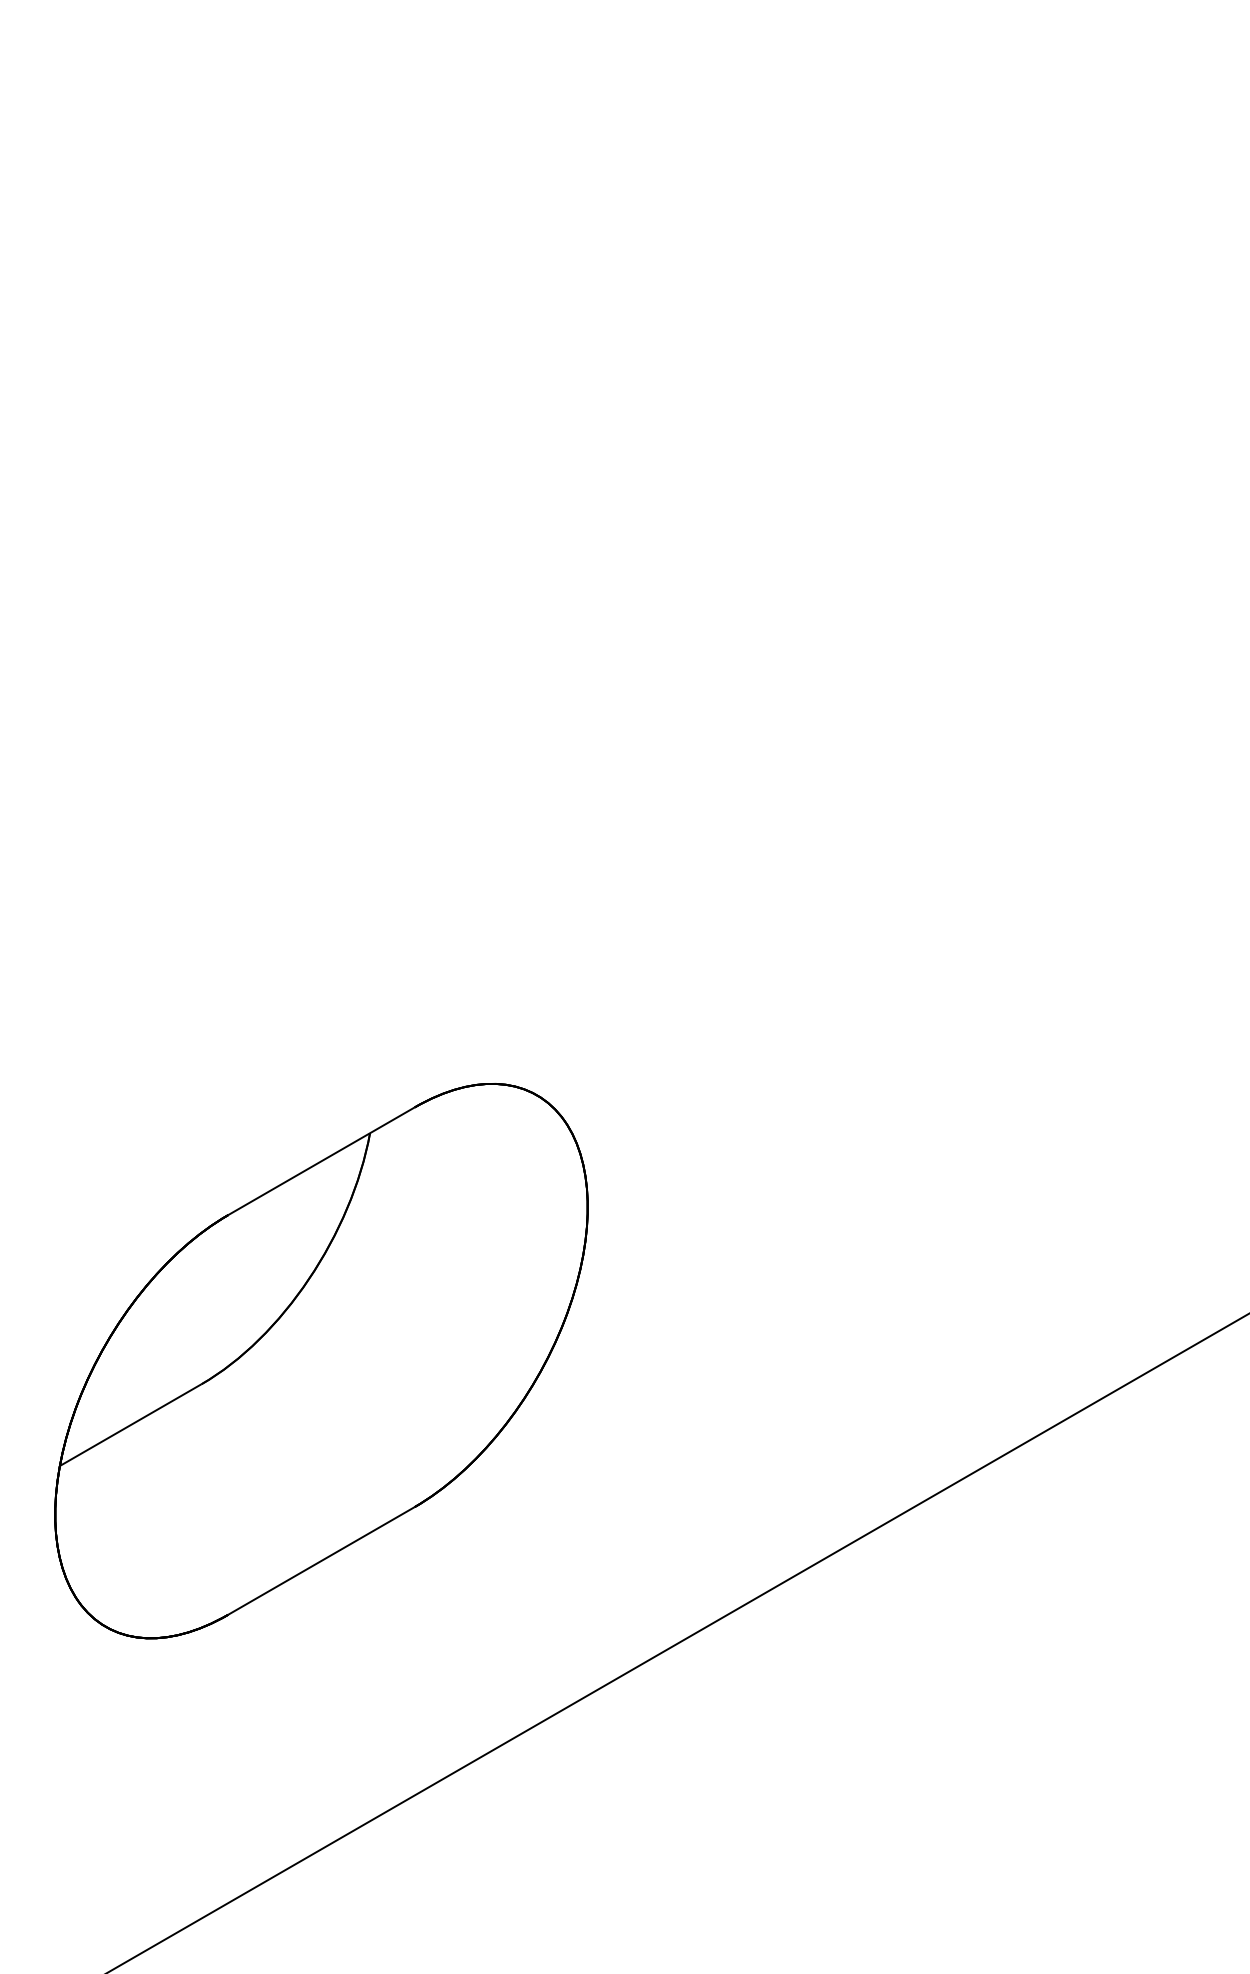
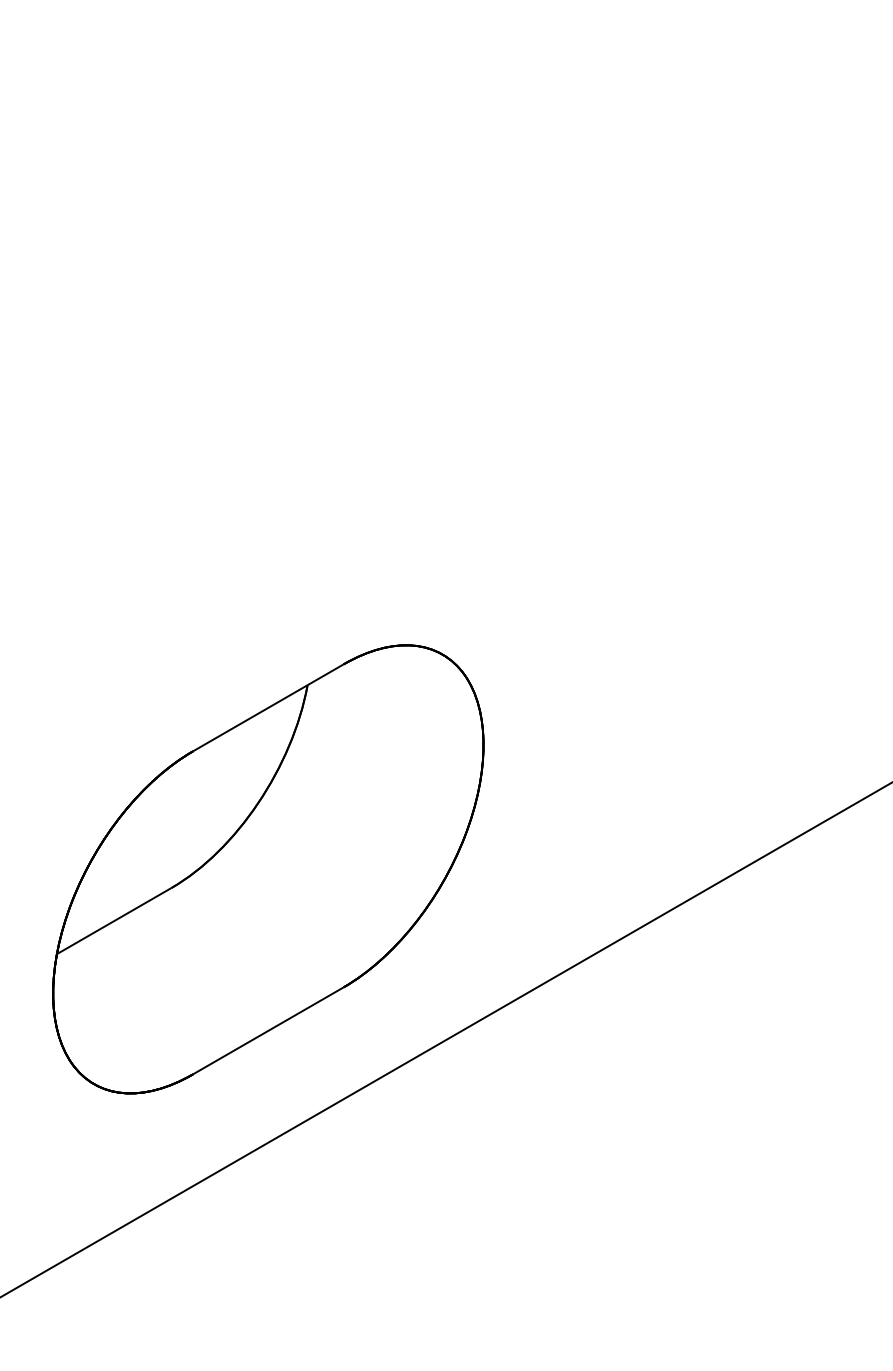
part: (321, 1361) -> (268, 869), moved

